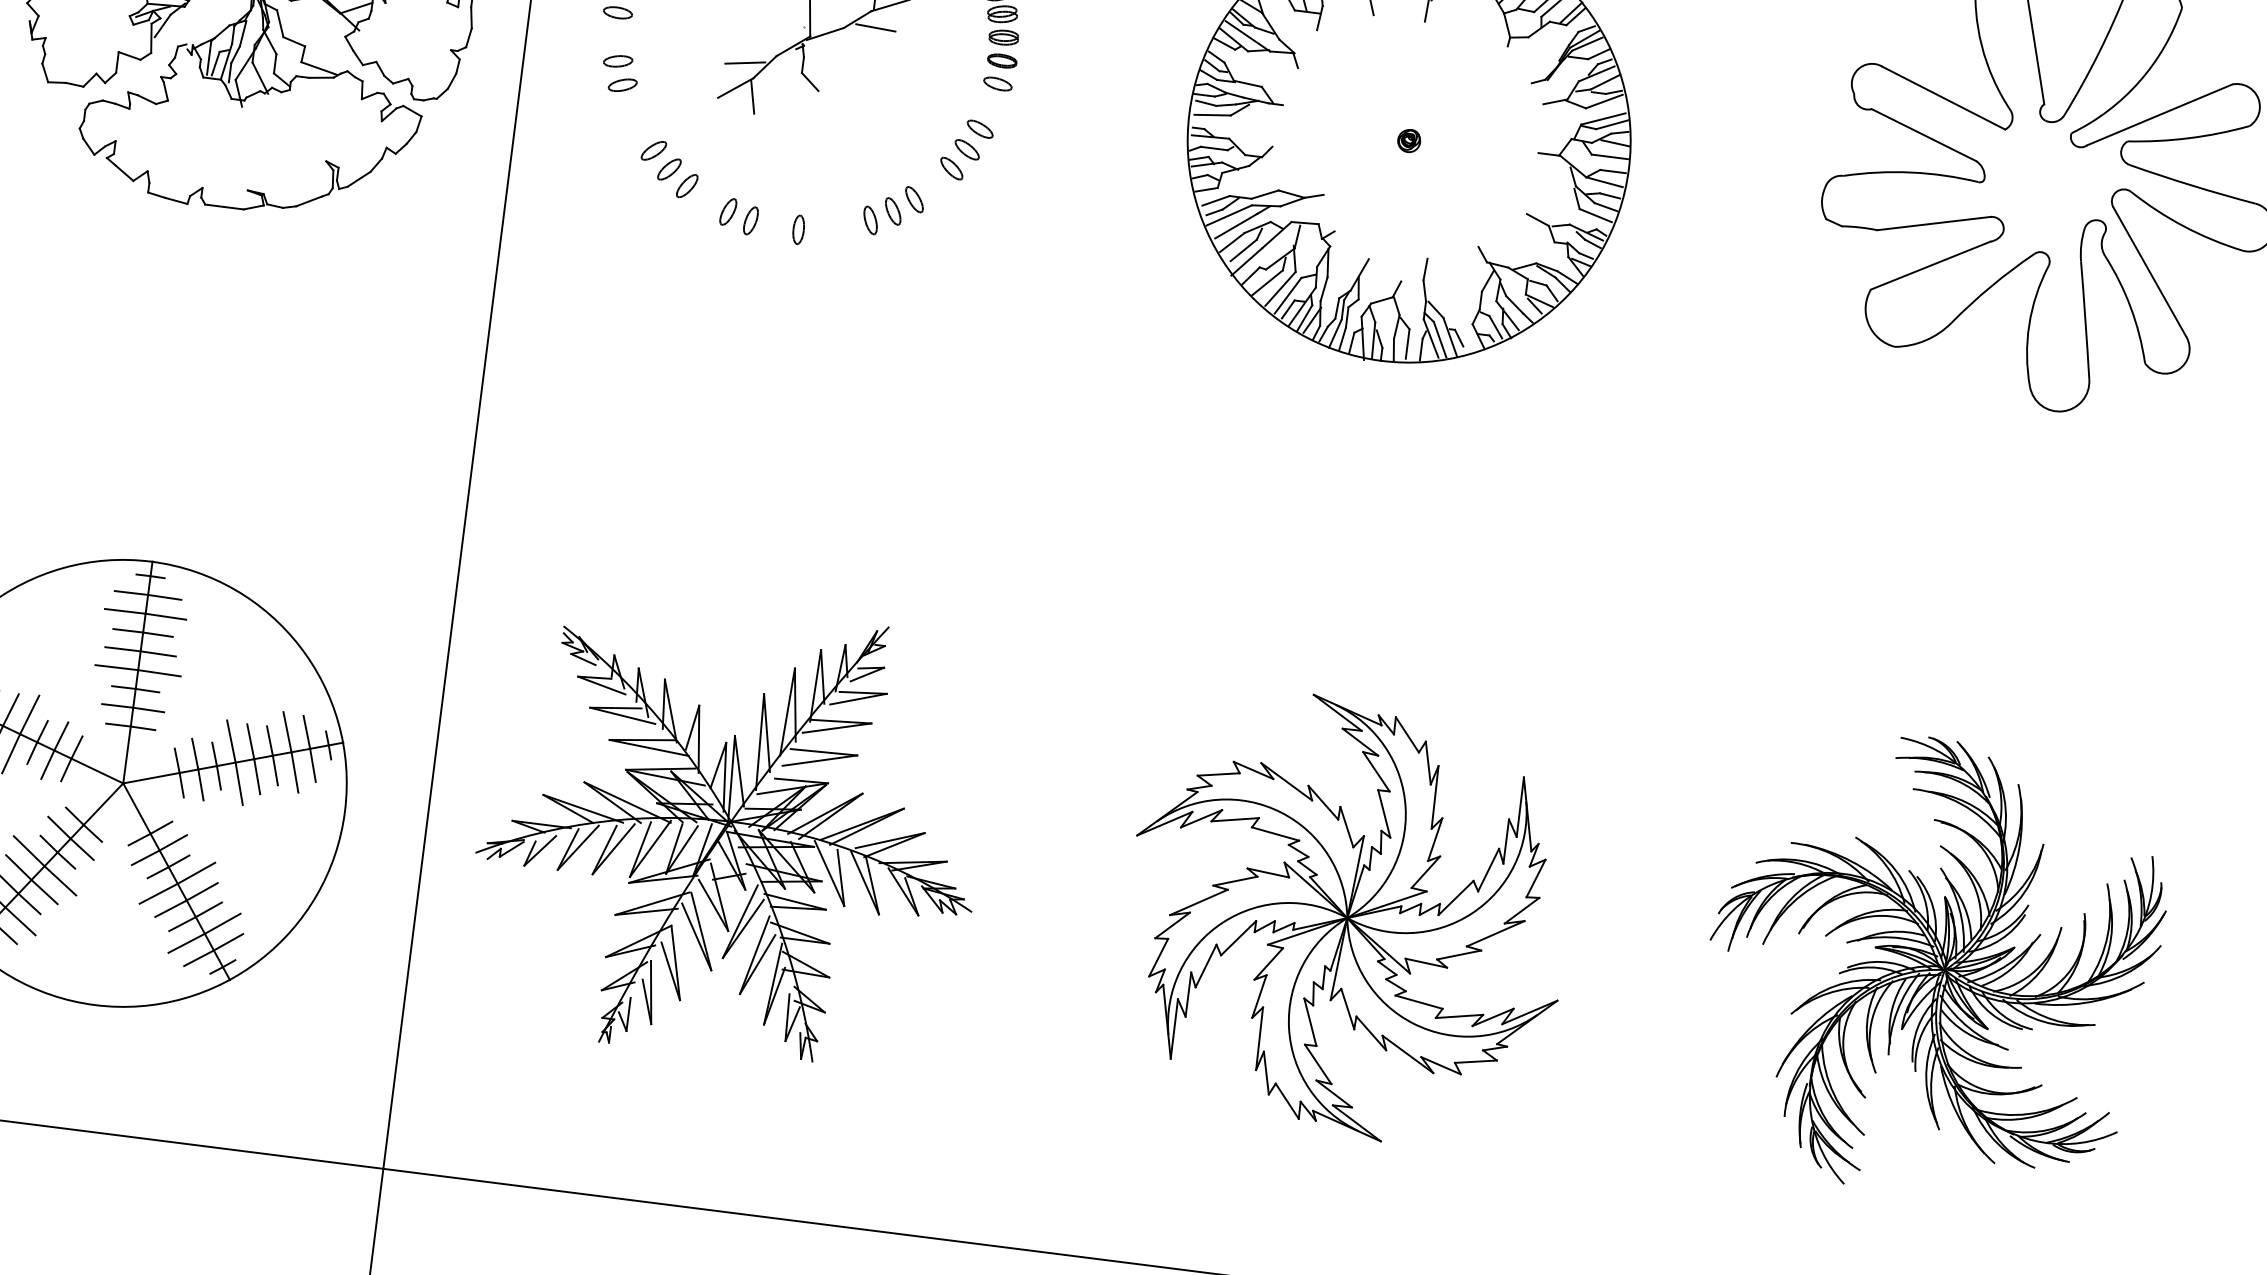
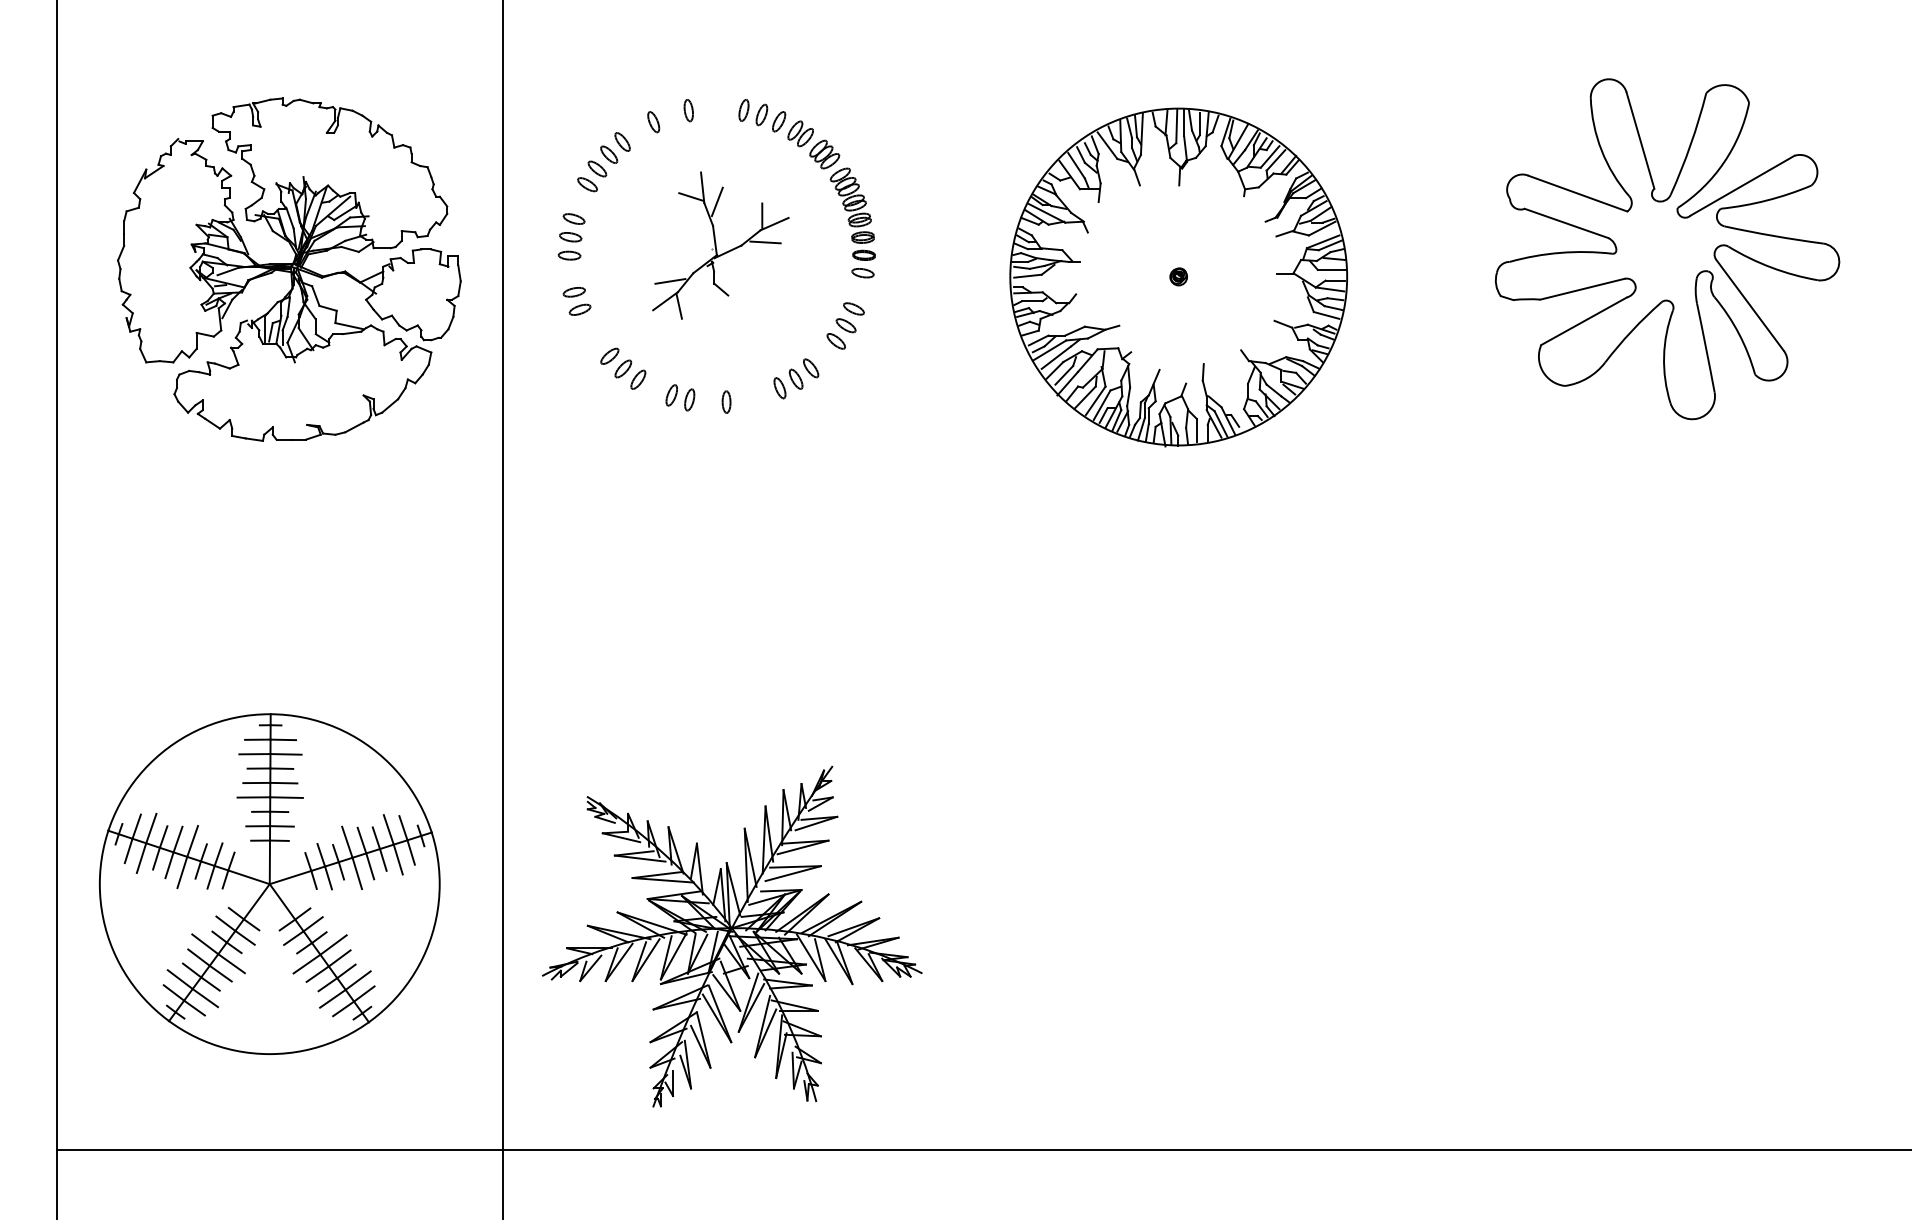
part: (730, 832) -> (732, 936), moved
part: (1346, 917) -> (1205, 868), removed
part: (1932, 966) -> (1652, 849), removed

